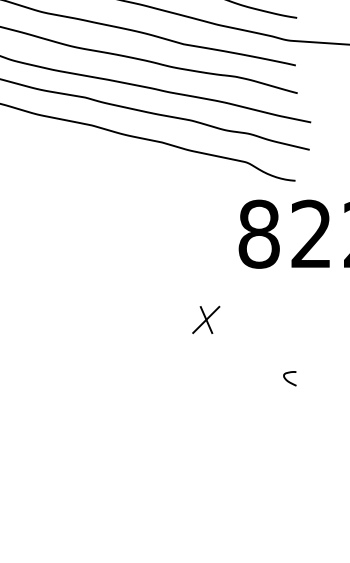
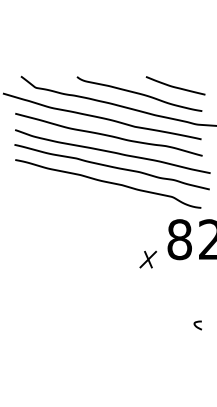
part: (206, 319) -> (148, 259), moved

